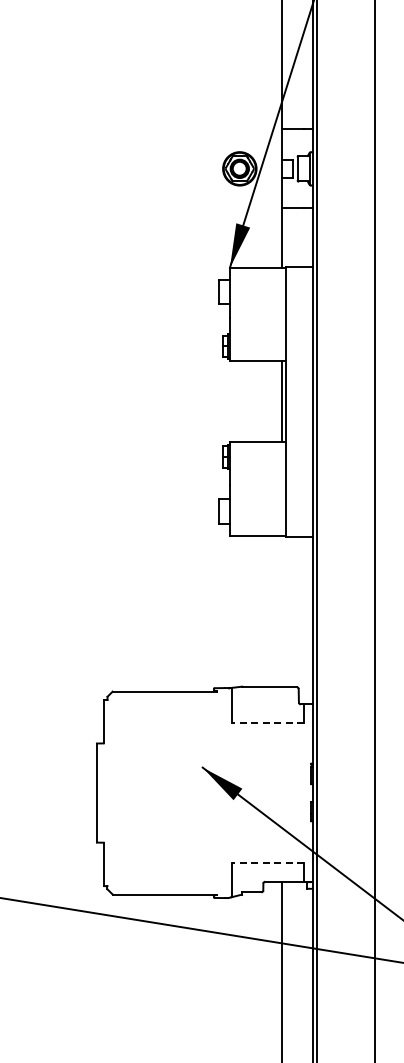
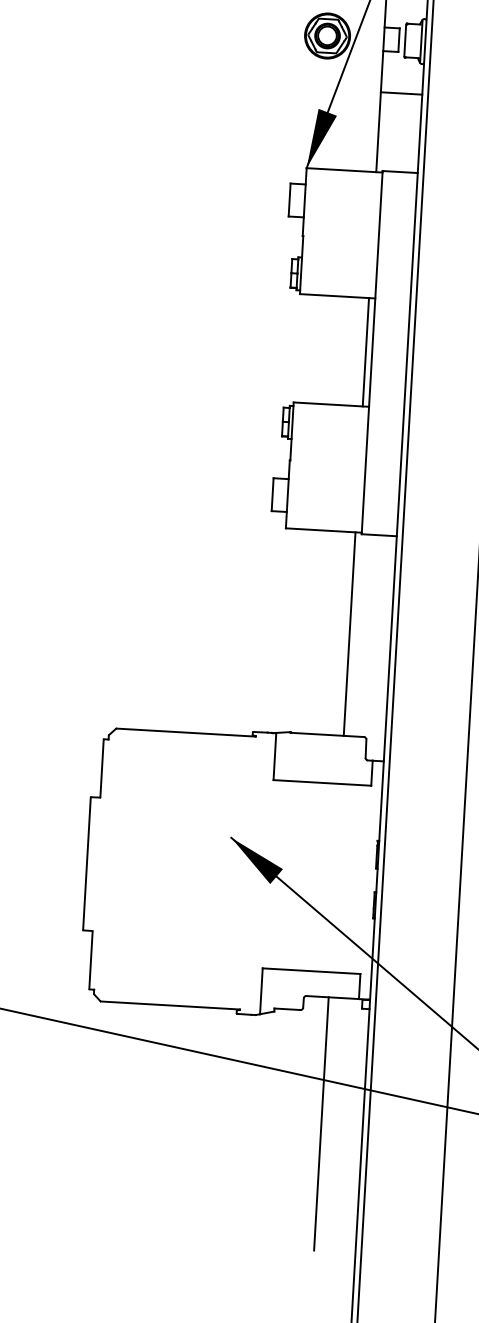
line: (281, 611) -> (349, 634), added
line: (267, 723) -> (321, 783), dashed -> solid
line: (267, 863) -> (310, 971), dashed -> solid

